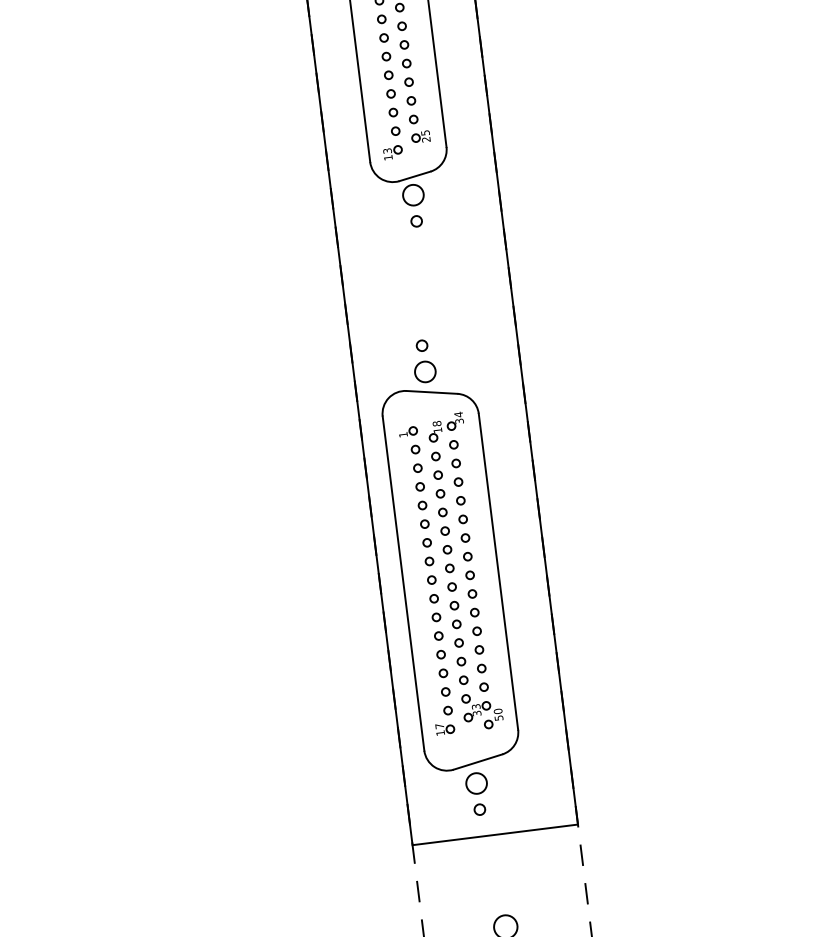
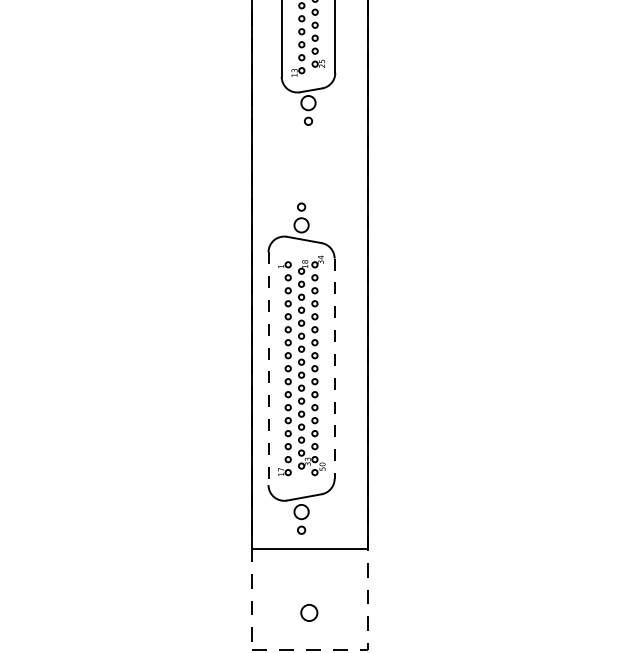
line: (498, 572) -> (334, 369), solid -> dashed
line: (403, 584) -> (268, 369), solid -> dashed

